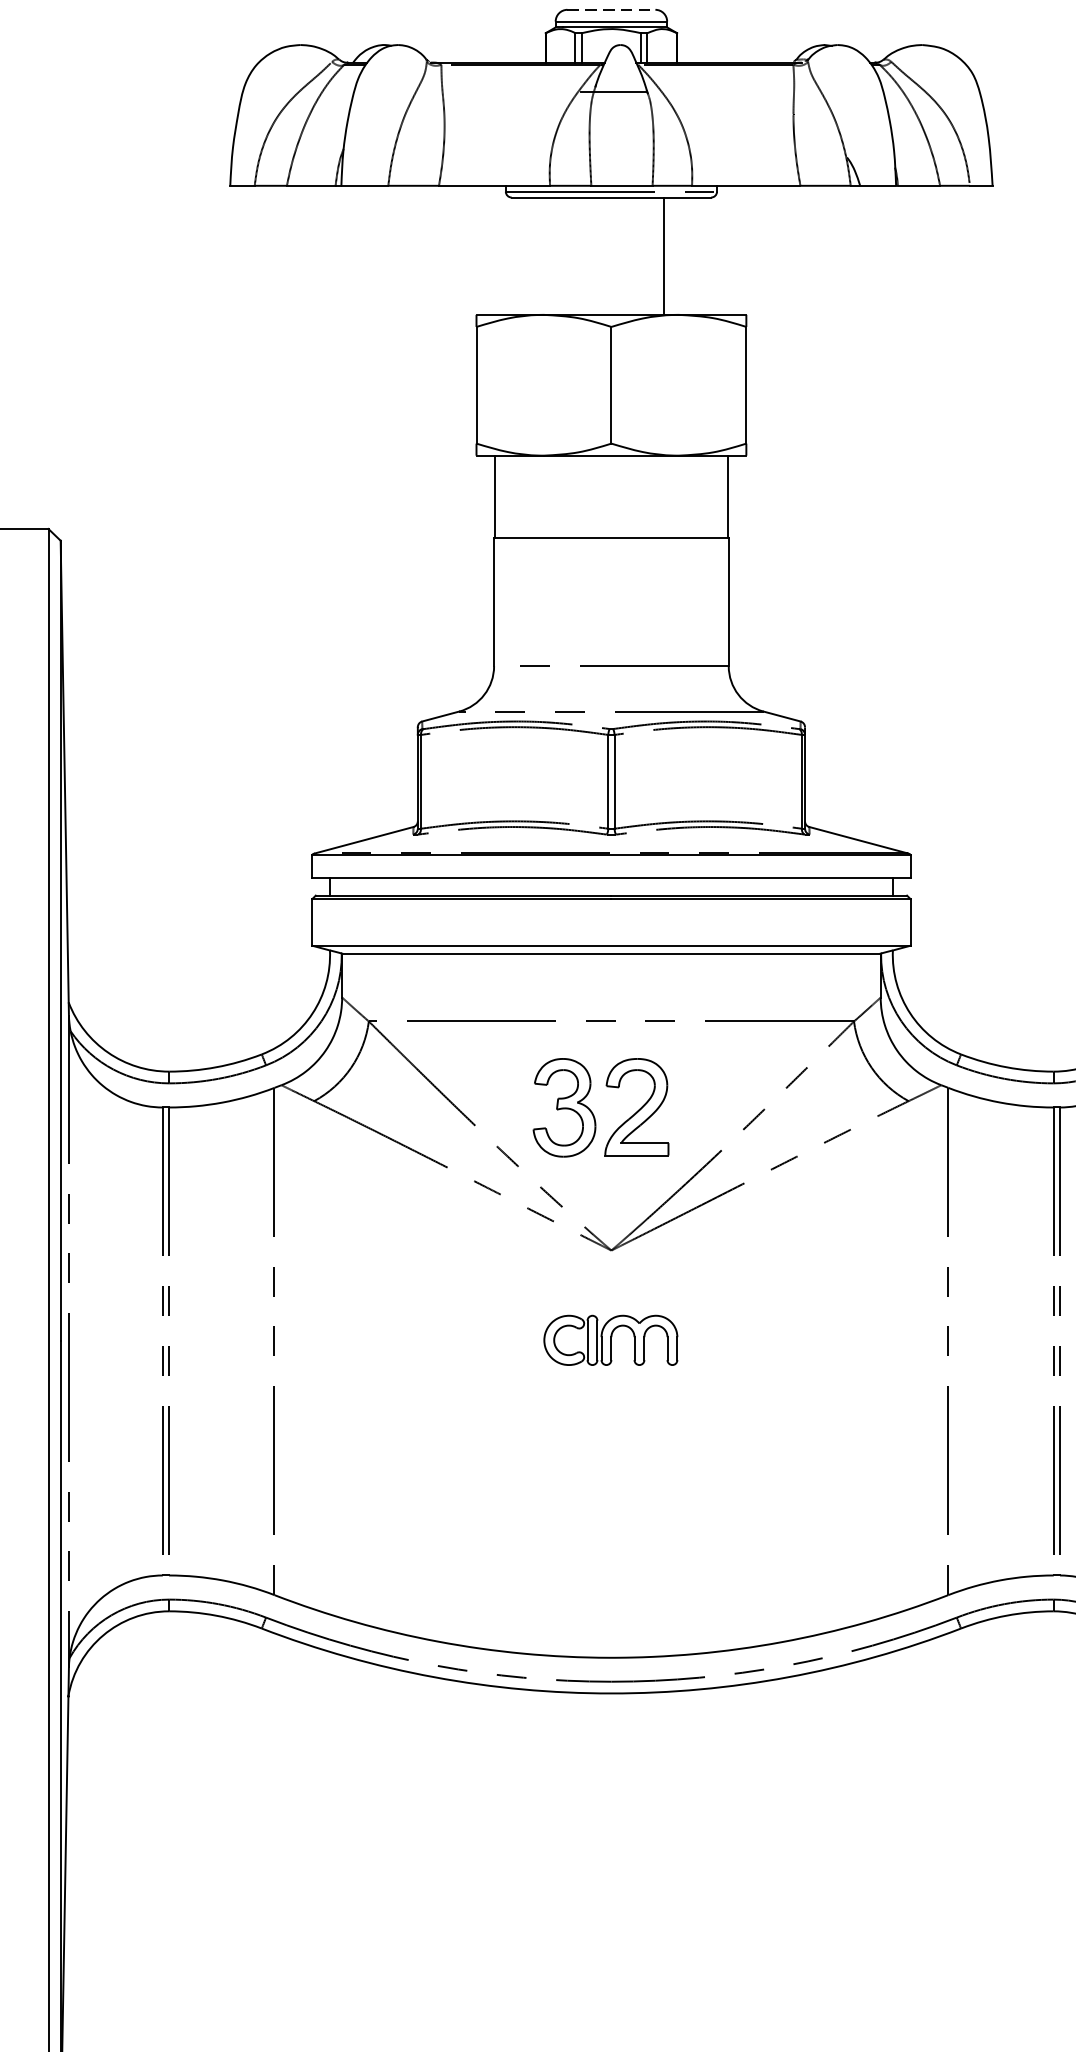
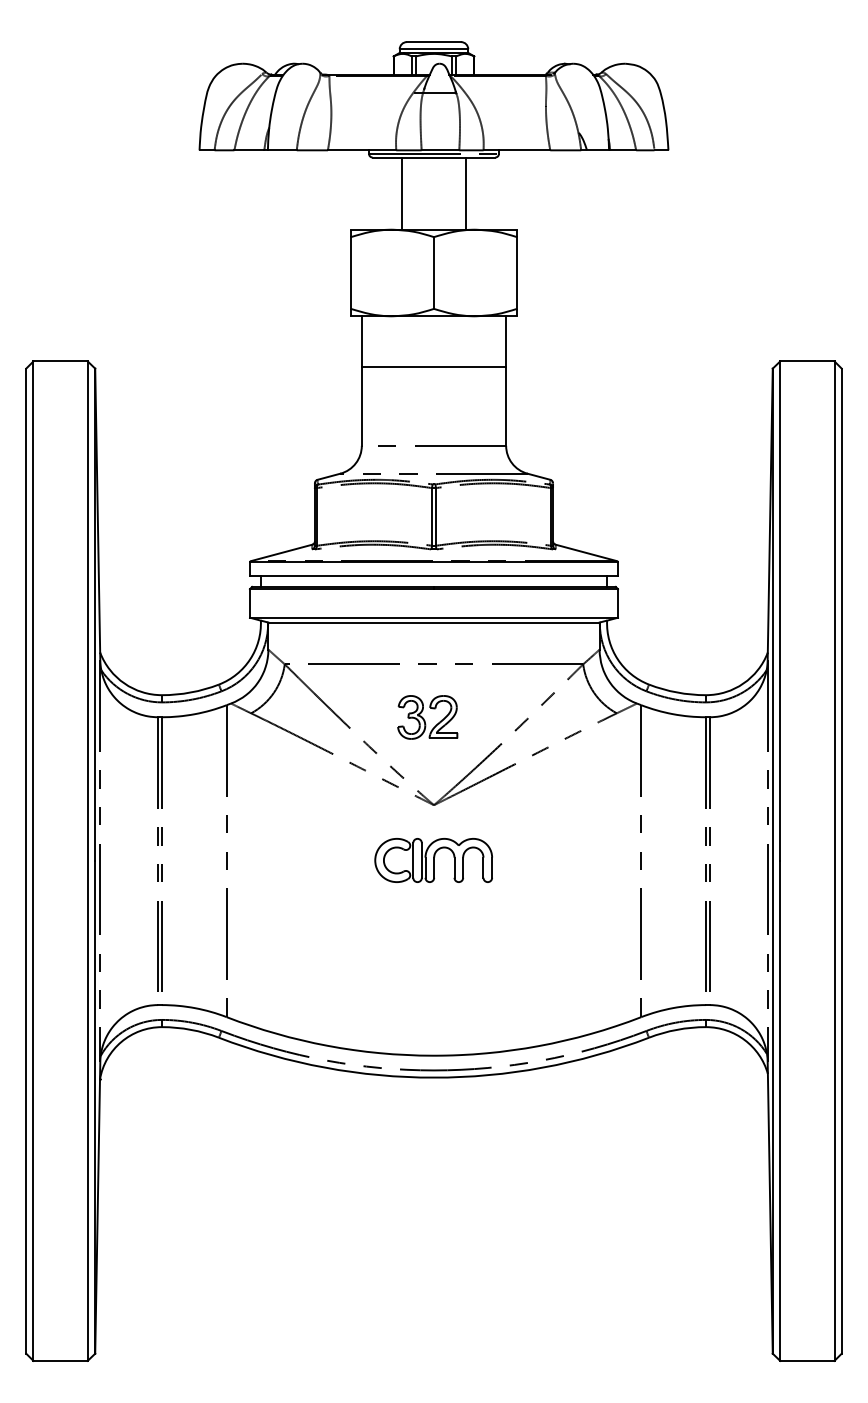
line: (612, 10) -> (434, 42), dashed -> solid
line: (558, 256) -> (401, 193), added
part: (600, 1107) -> (427, 717), size x0.71
part: (610, 1340) -> (433, 860), size x1.43

